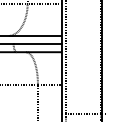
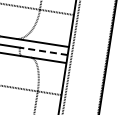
line: (37, 44) -> (43, 51), solid -> dashed

